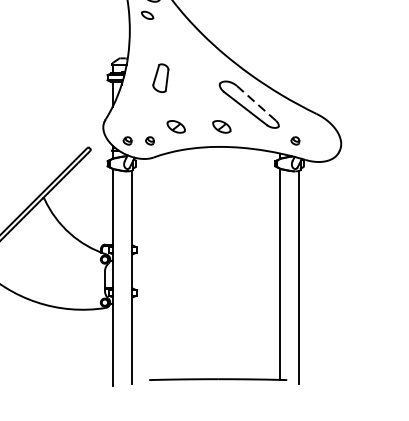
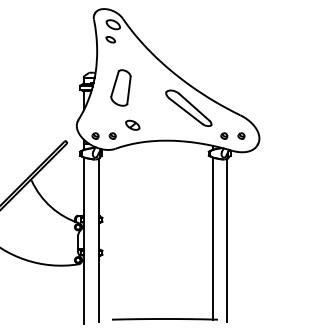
part: (160, 77) -> (120, 87), size x1.67
line: (256, 103) -> (194, 107), dashed -> solid
part: (221, 125) -> (167, 124), removed
part: (317, 140) -> (241, 135), added

